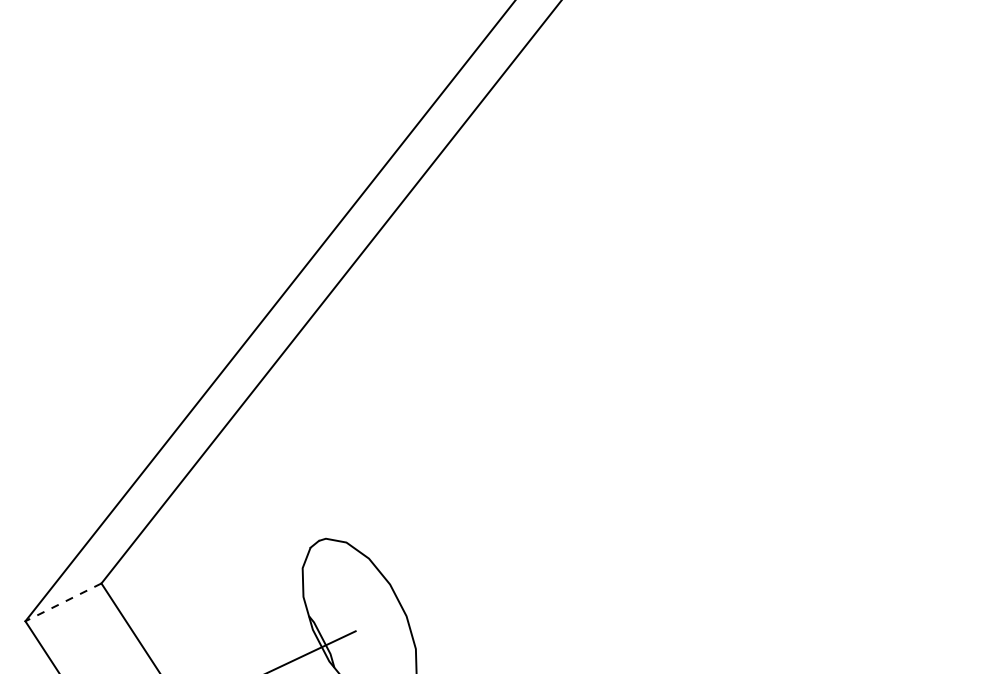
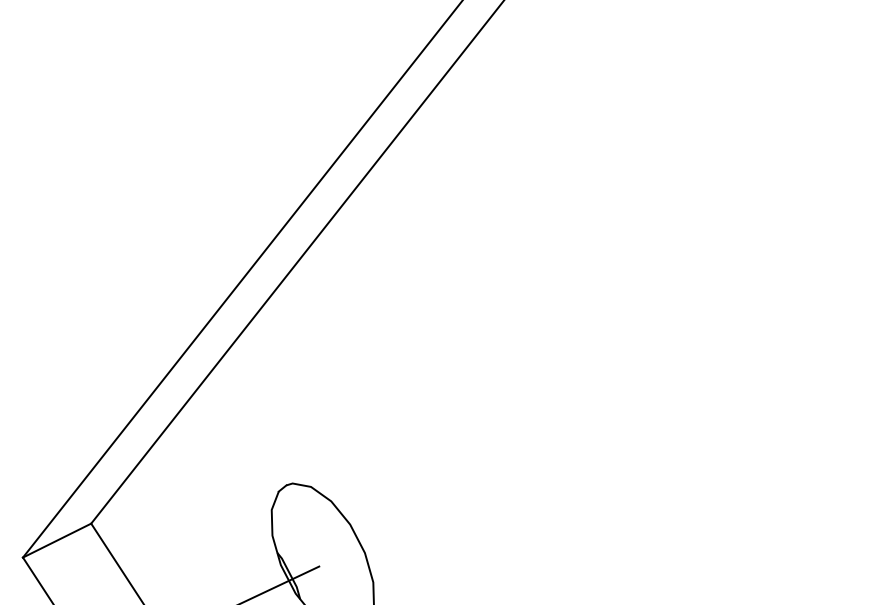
line: (63, 602) -> (57, 540), dashed -> solid

